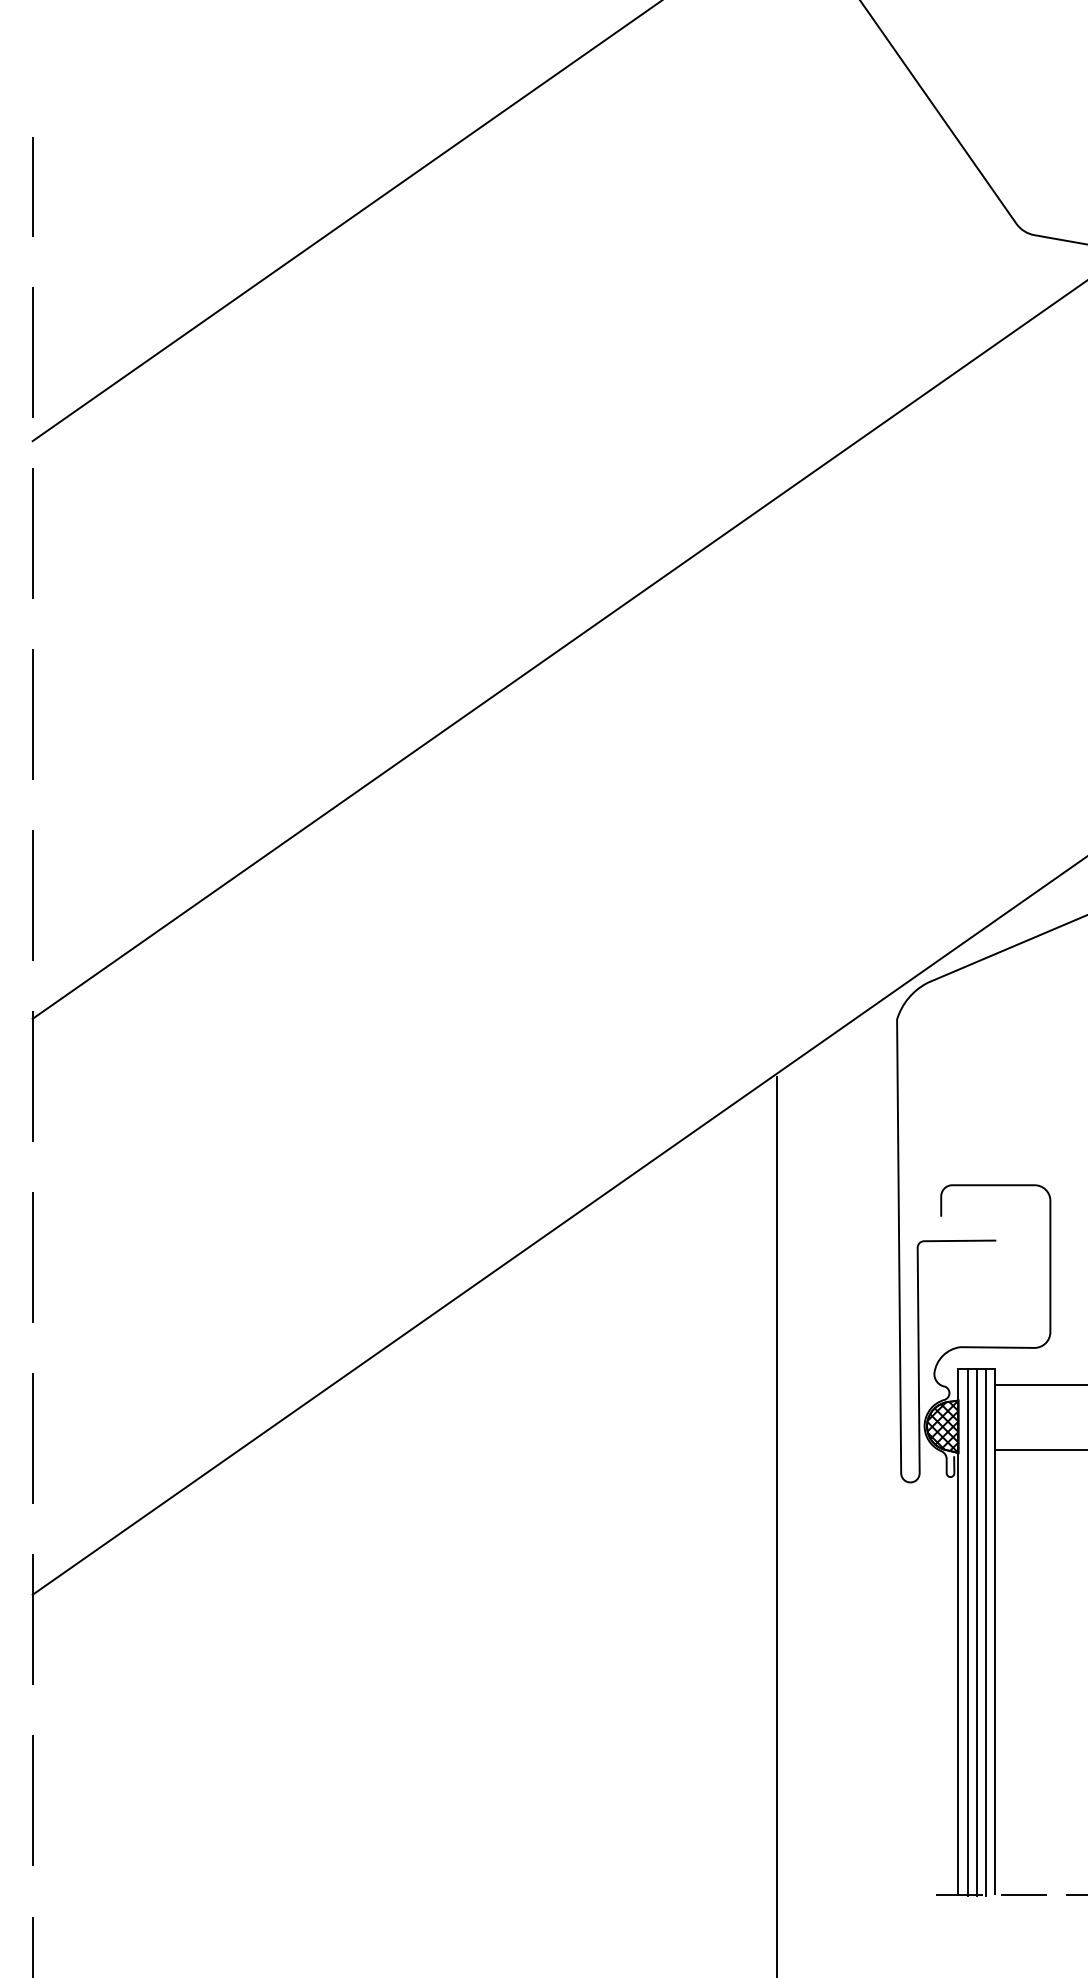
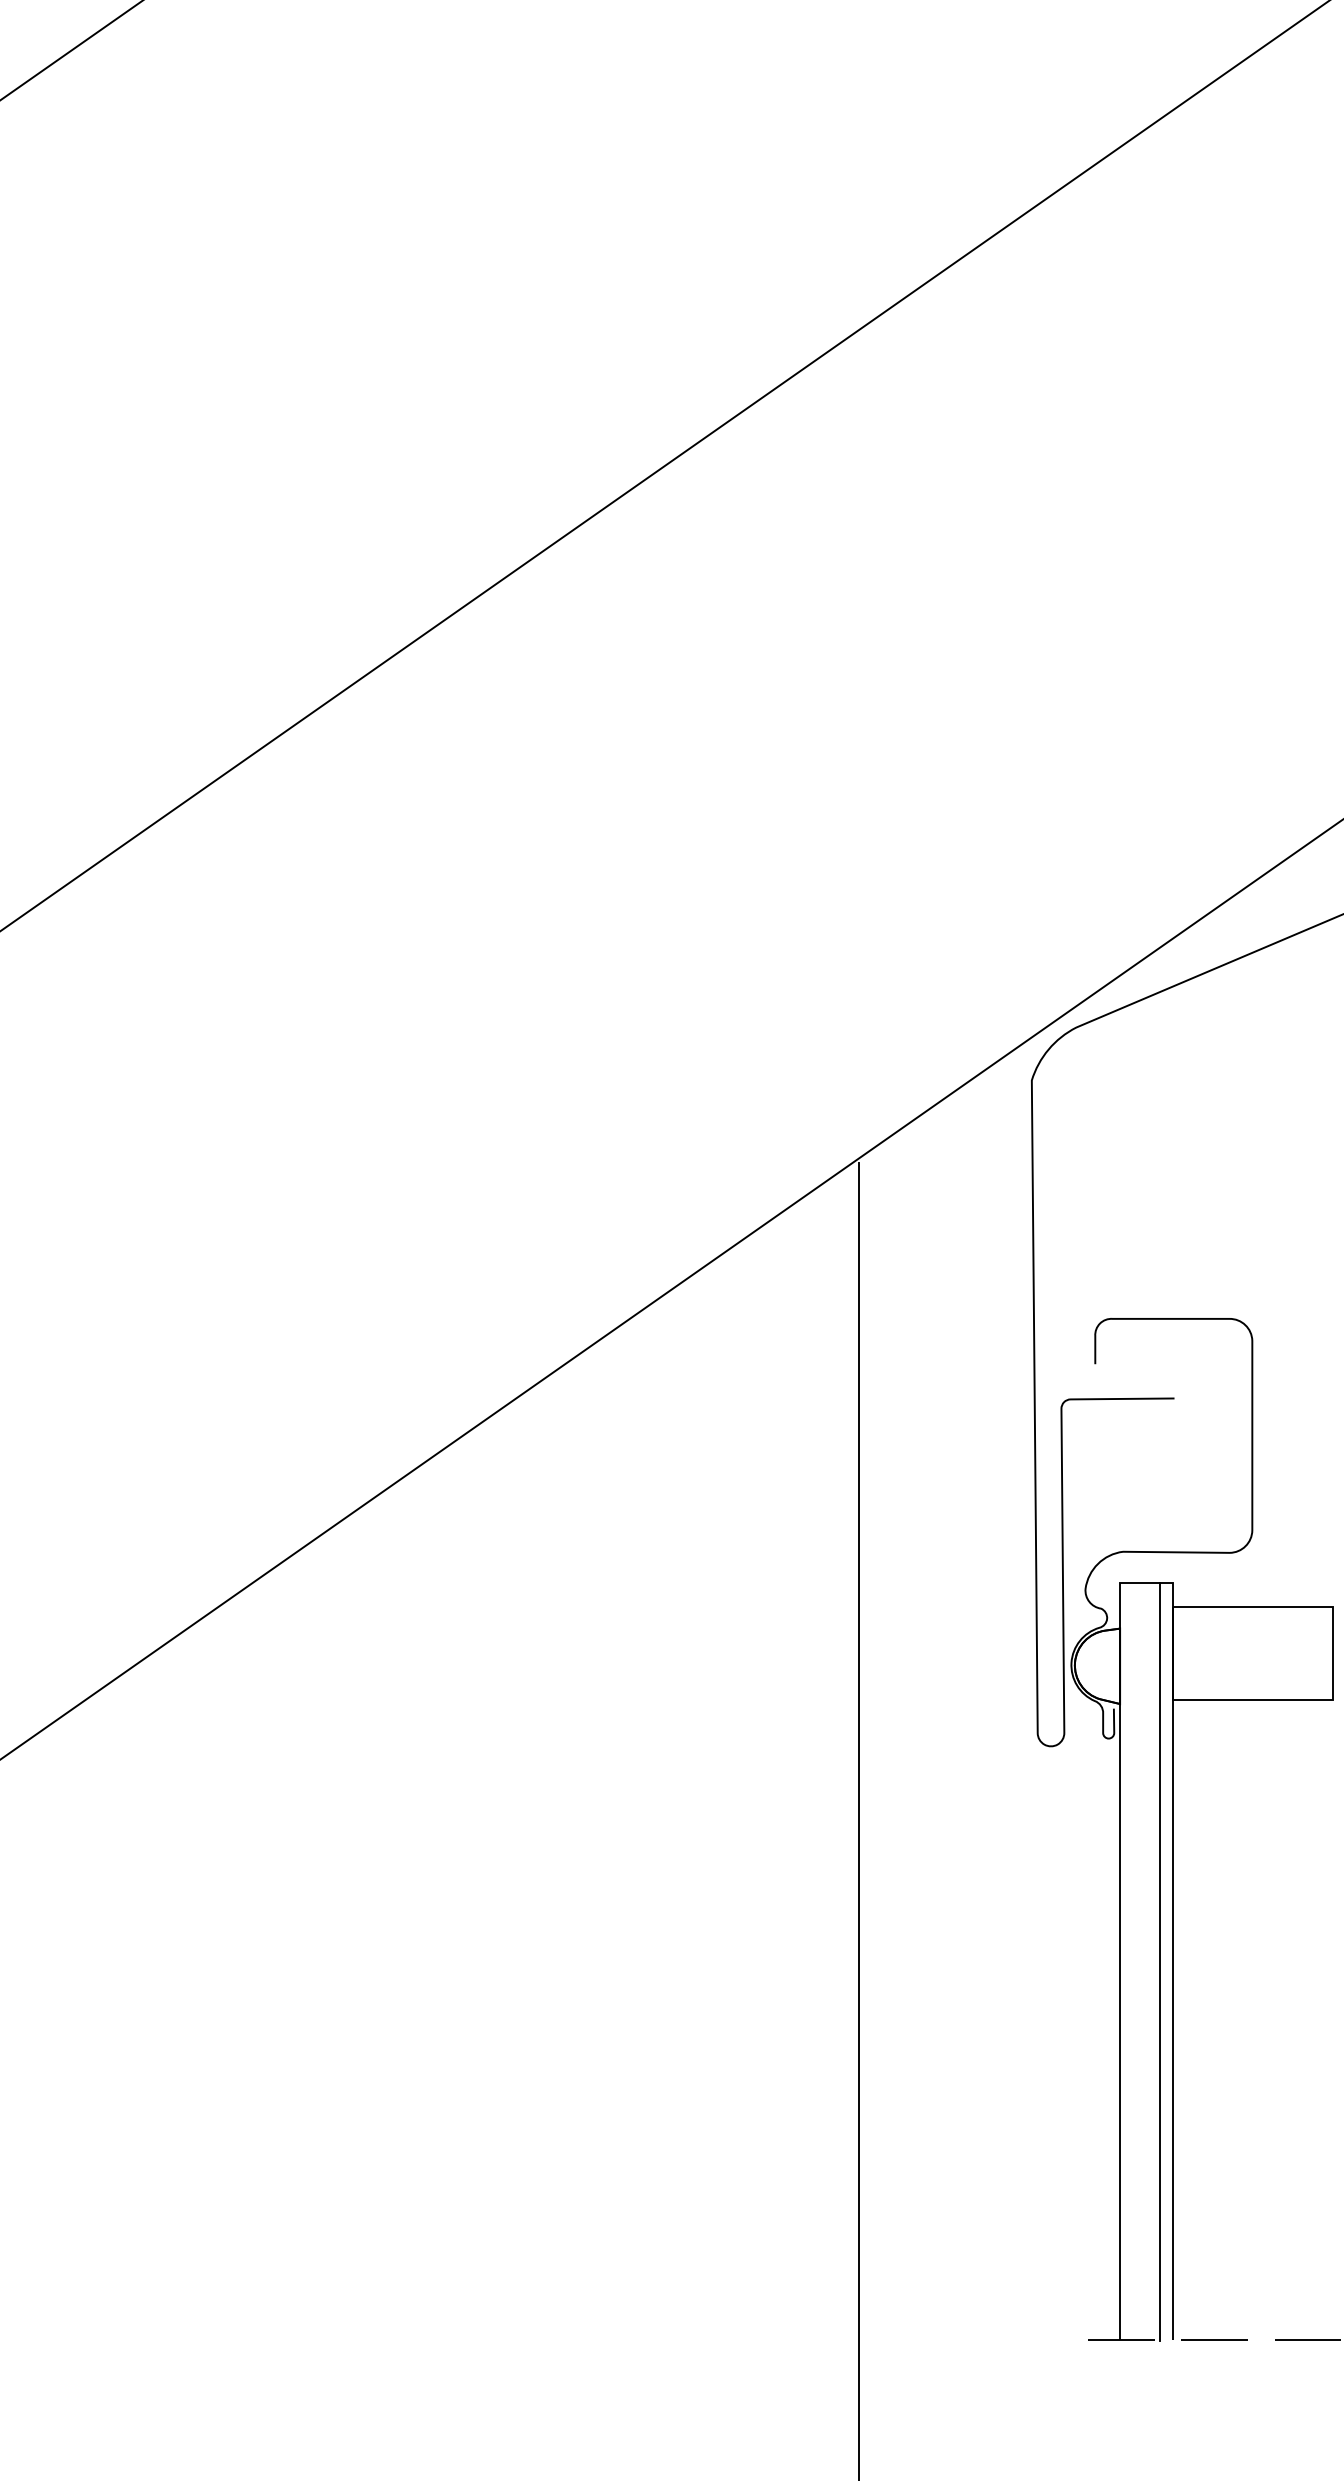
hatch: (942, 1426) -> (1097, 1665), removed
line: (967, 1631) -> (1133, 1960), removed
line: (976, 1631) -> (1146, 1960), removed

